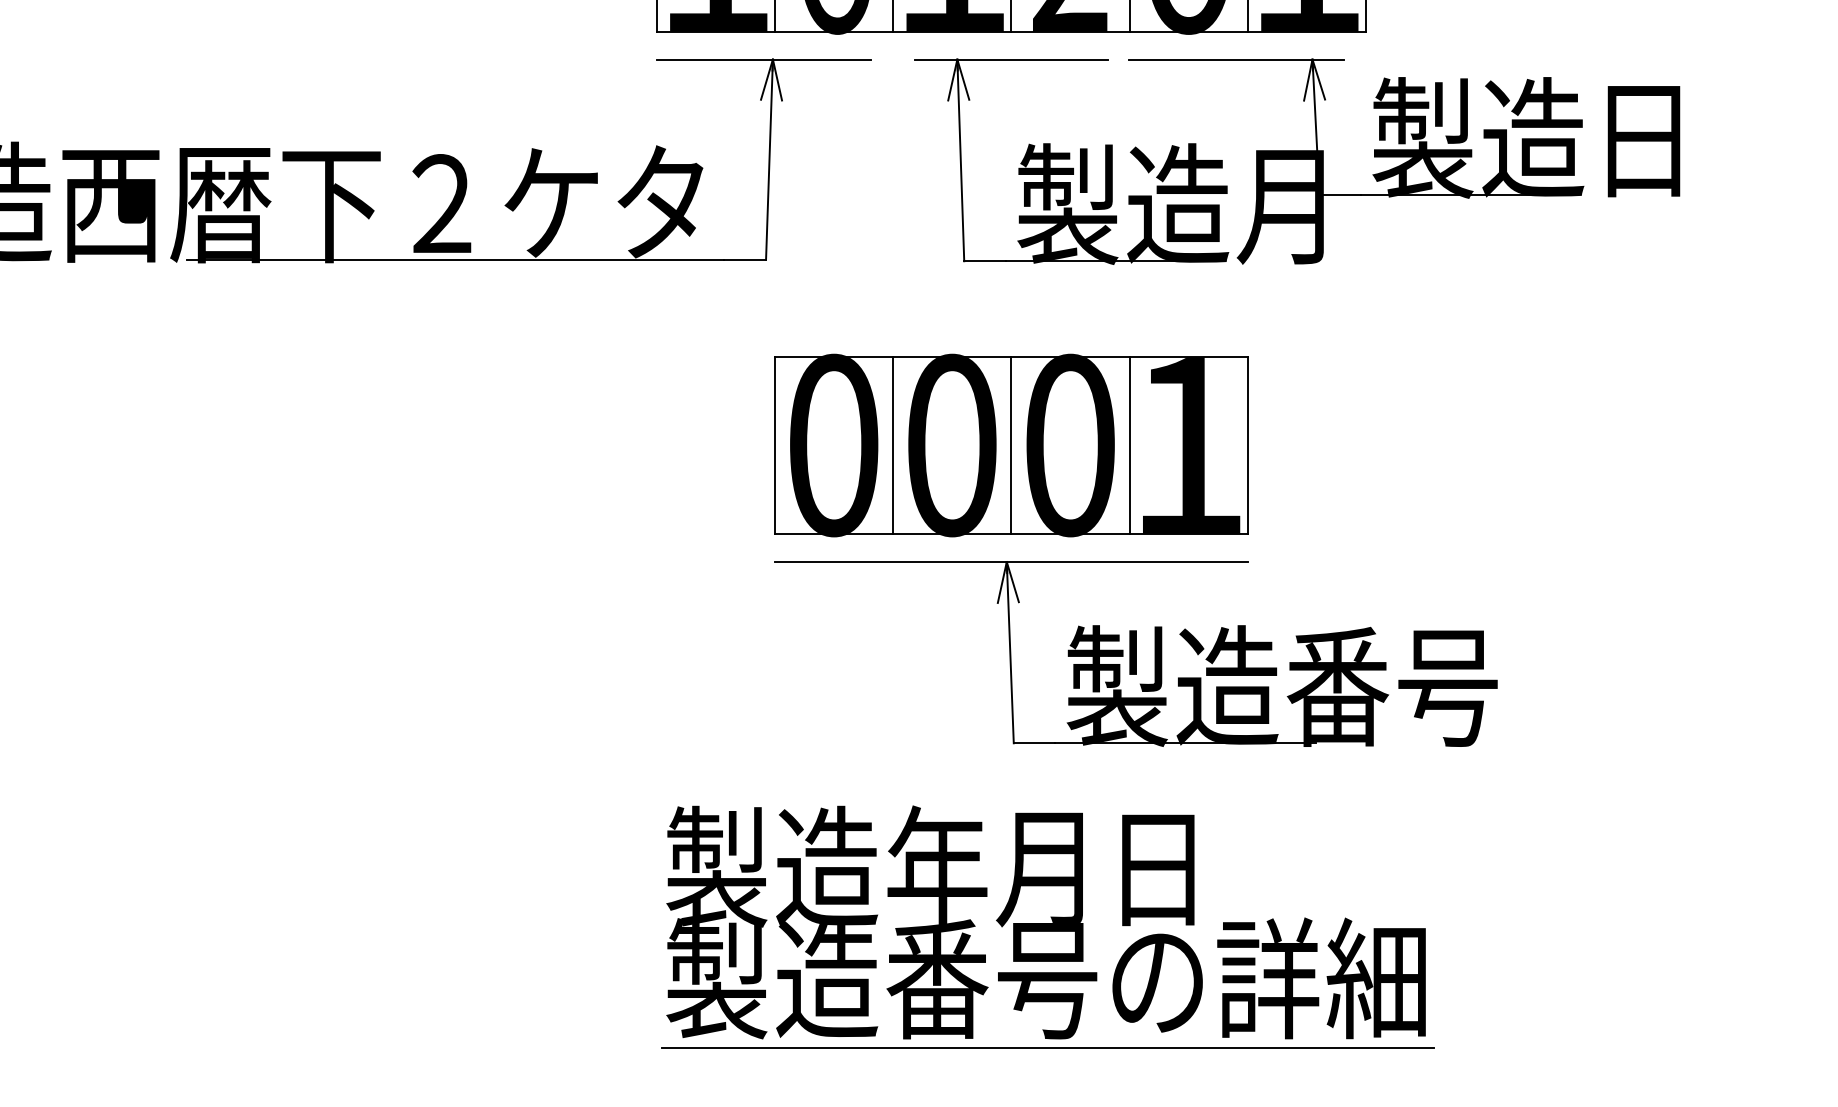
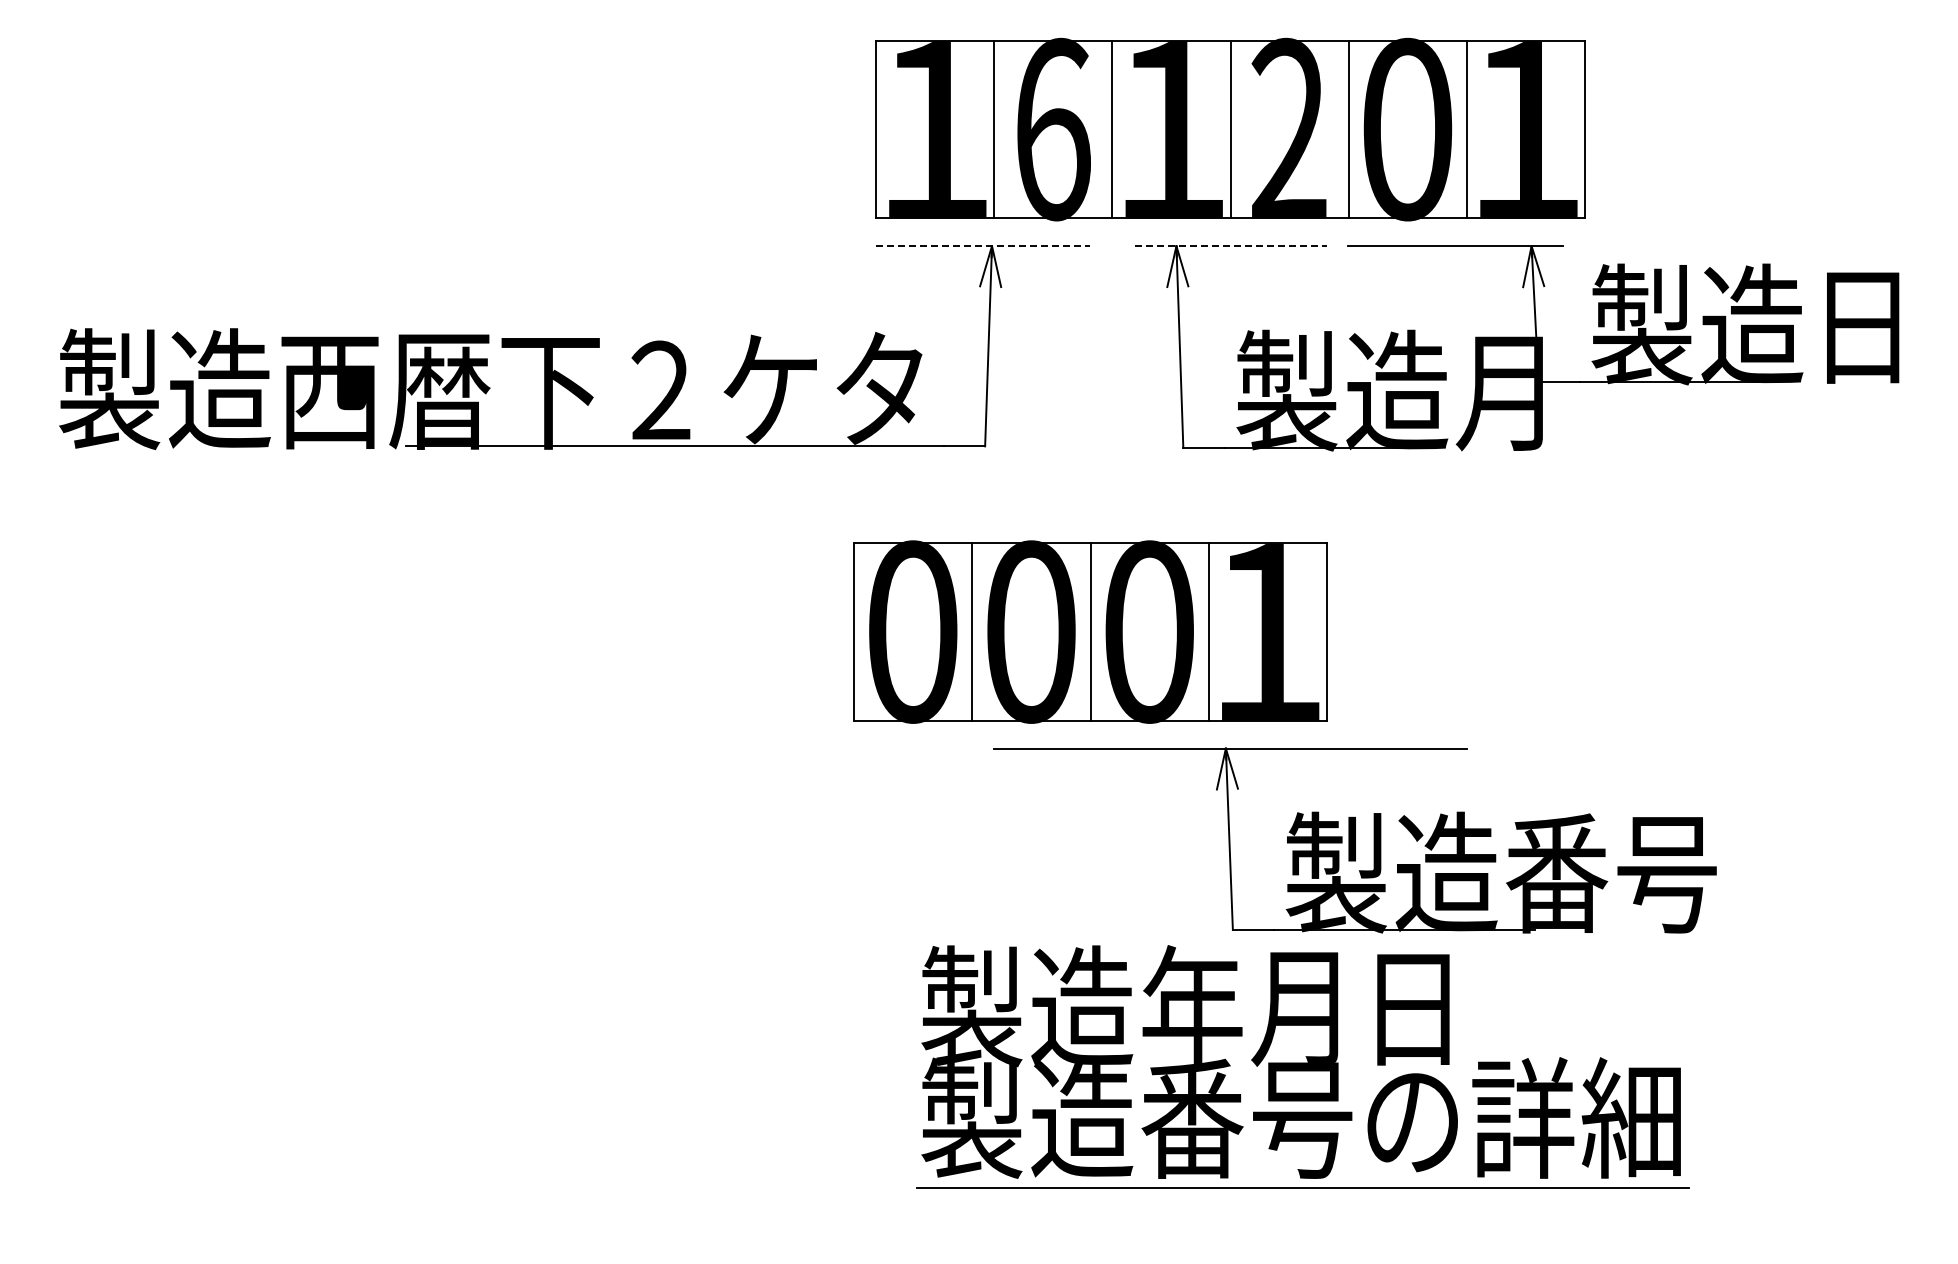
line: (764, 59) -> (983, 246), solid -> dashed
line: (1012, 59) -> (1231, 246), solid -> dashed
part: (1011, 444) -> (1090, 631), moved
part: (1047, 926) -> (1302, 1066), moved

